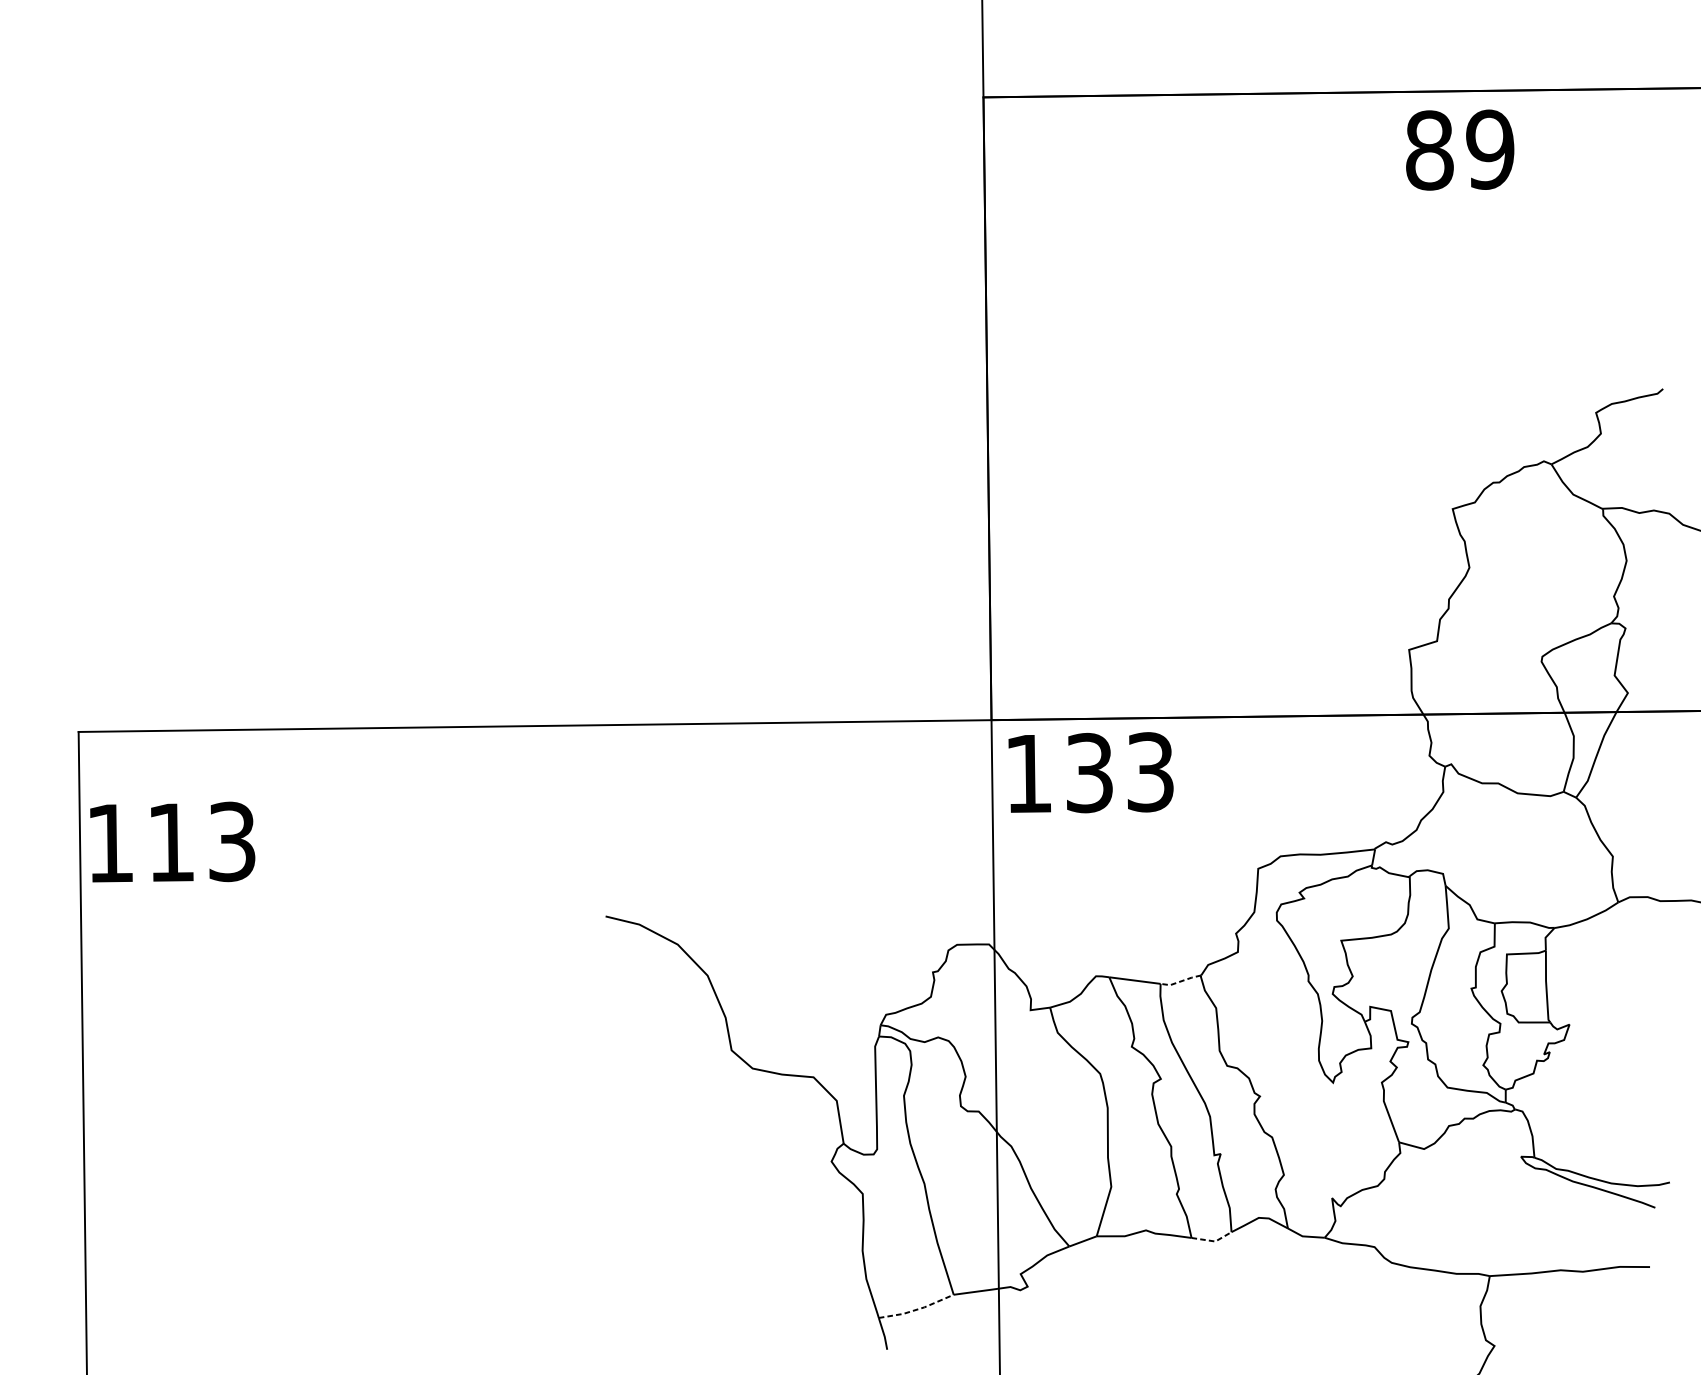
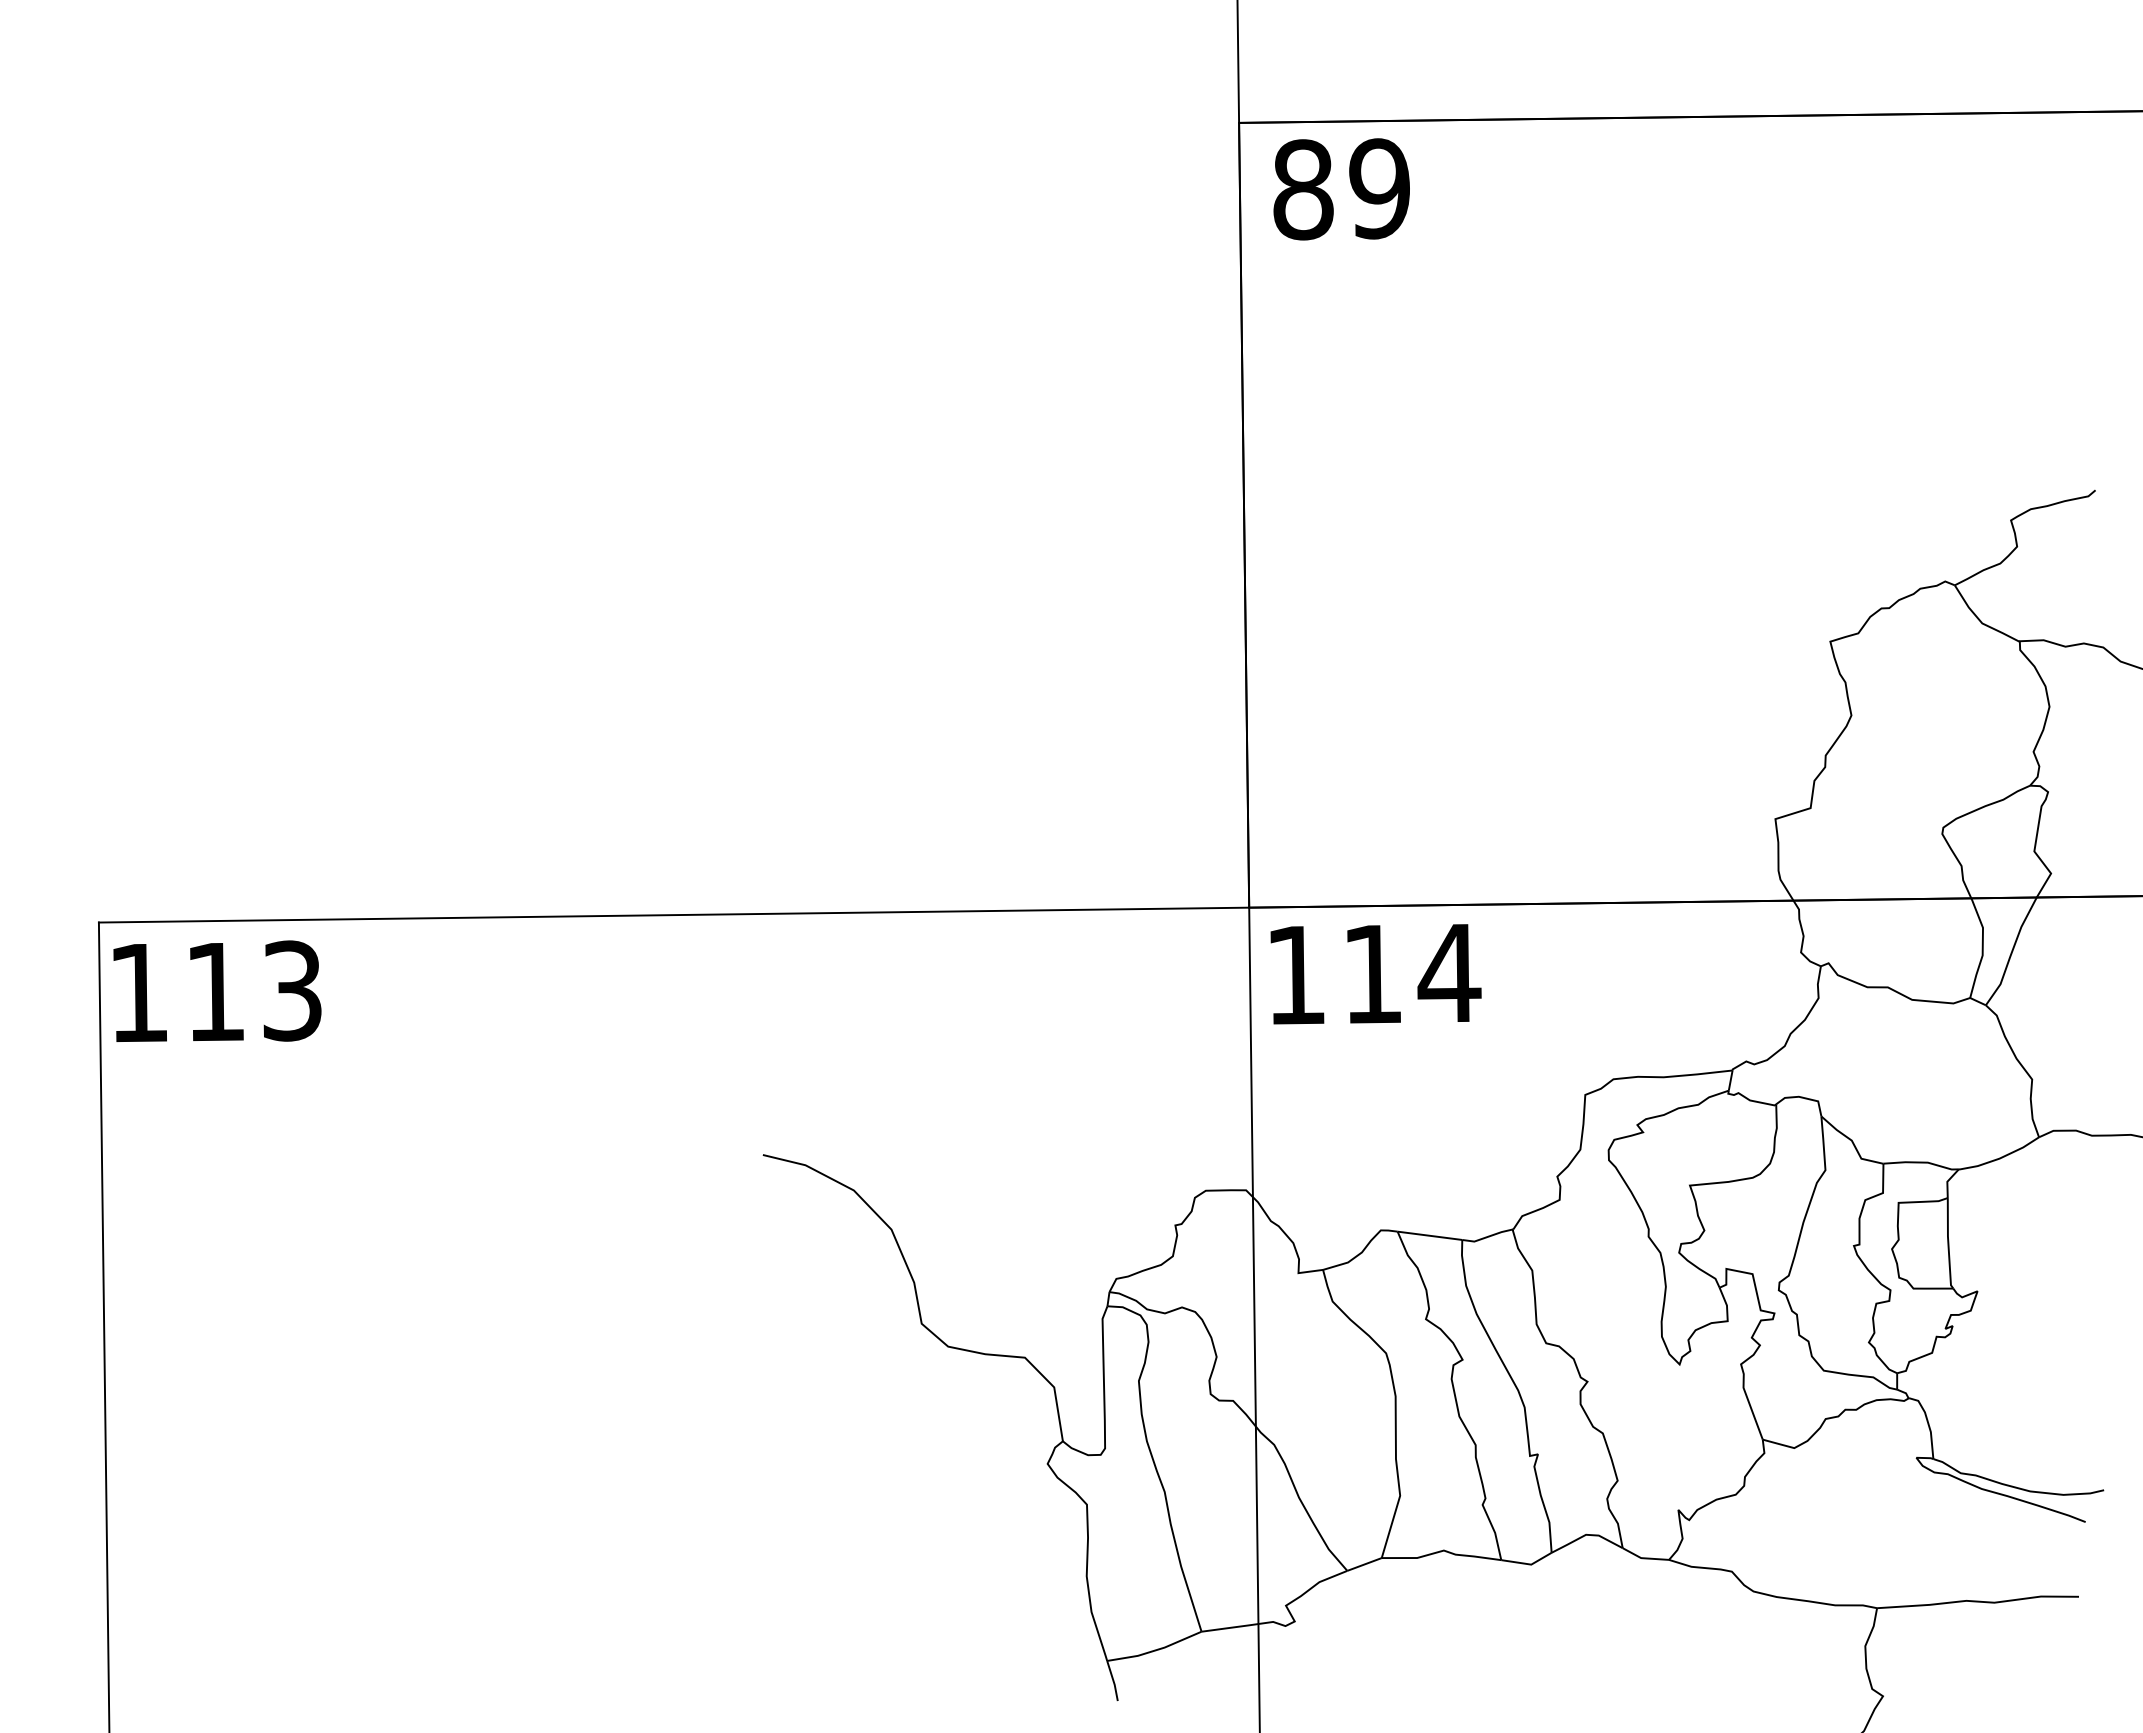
text: (1459, 150) -> (1341, 189), moved
text: (1121, 772) -> (1412, 973), 133 -> 114
text: (172, 841) -> (217, 990), moved
line: (1180, 981) -> (1487, 1237), dashed -> solid
line: (1213, 1241) -> (1528, 1564), dashed -> solid
line: (917, 1309) -> (1155, 1650), dashed -> solid

